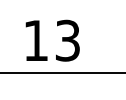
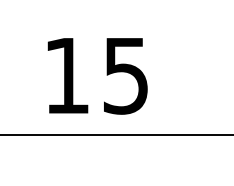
text: (67, 39) -> (125, 73), 13 -> 15

